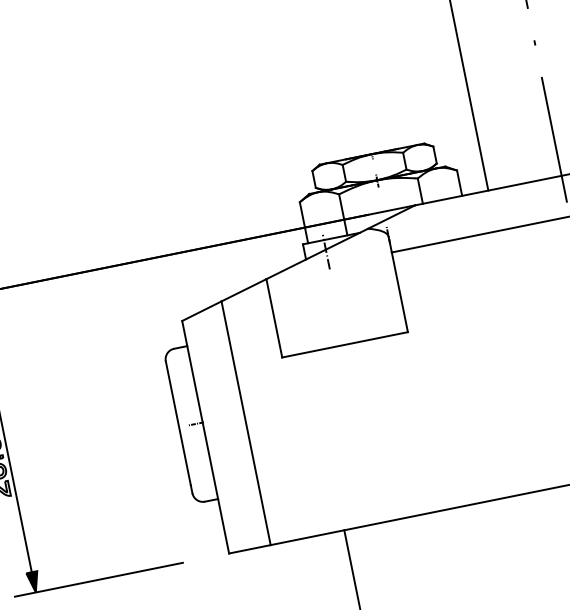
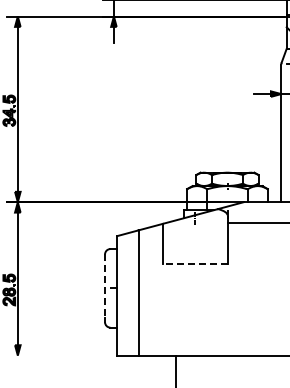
line: (343, 345) -> (194, 264), solid -> dashed
line: (179, 423) -> (105, 286), solid -> dashed
line: (99, 579) -> (50, 355), removed

